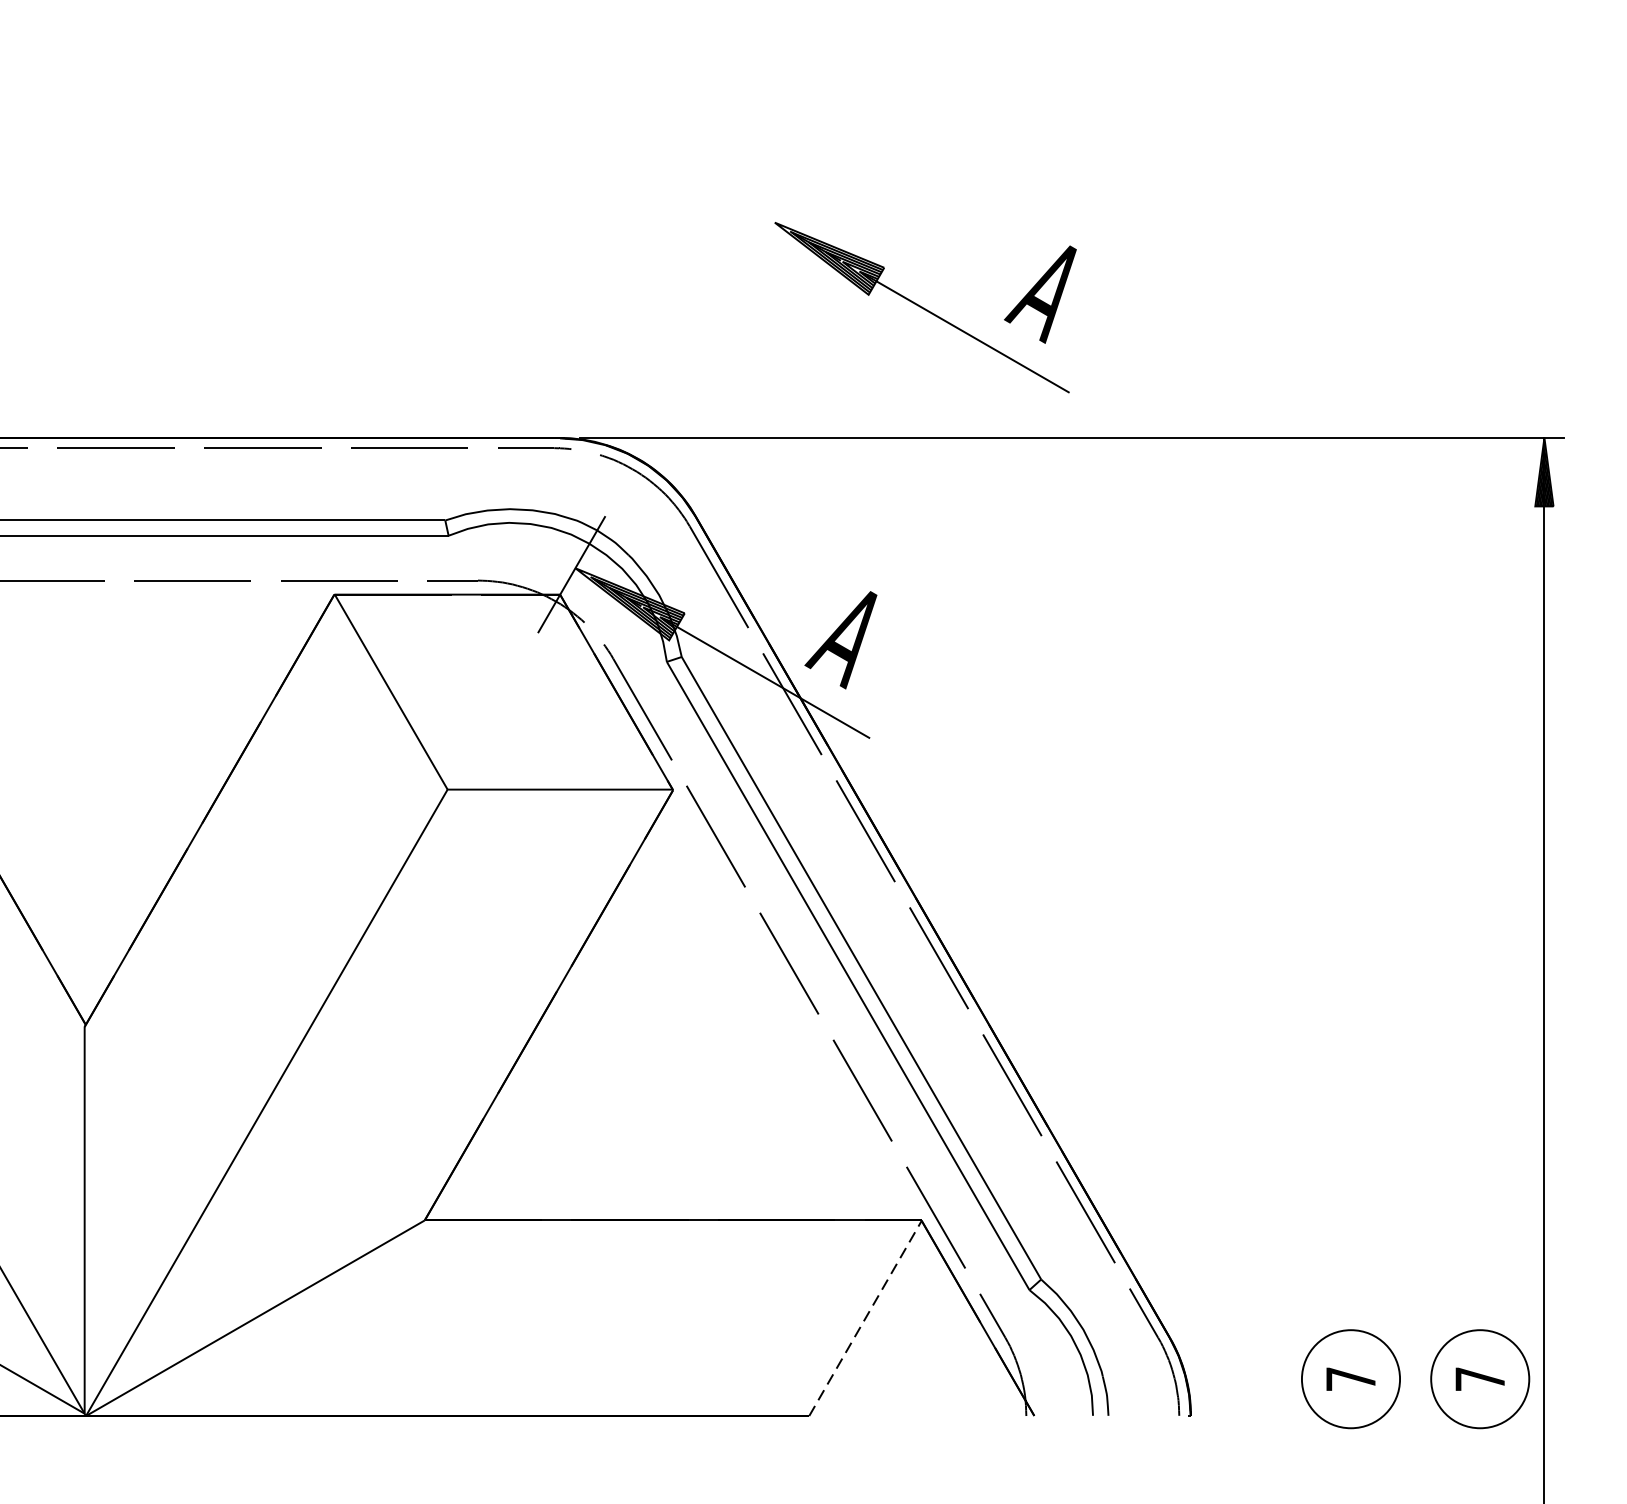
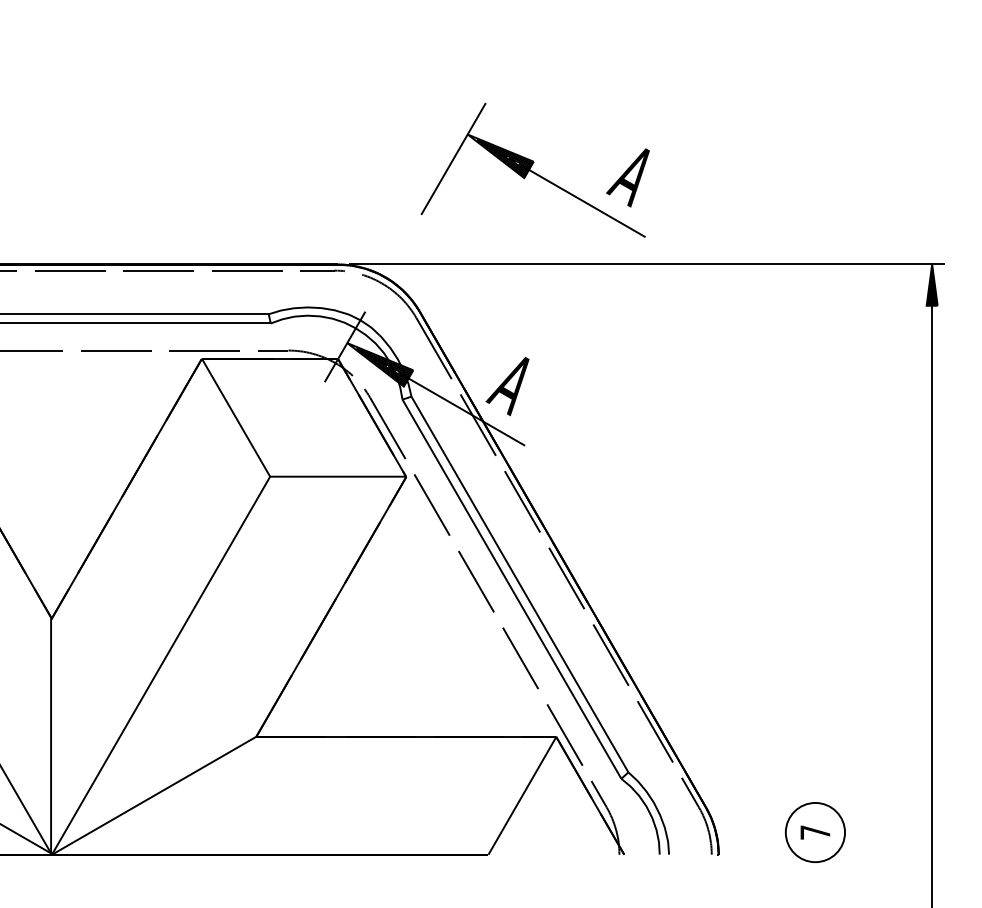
line: (751, 262) -> (453, 158), added
line: (865, 1317) -> (522, 795), dashed -> solid
part: (1478, 1379) -> (892, 832), removed

